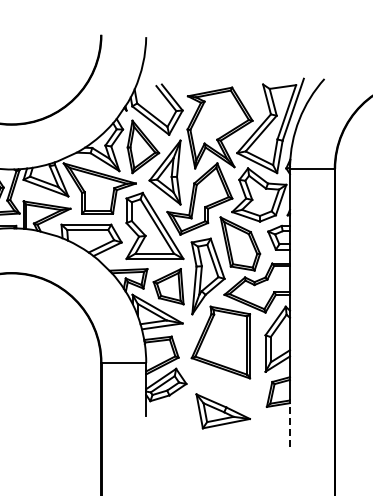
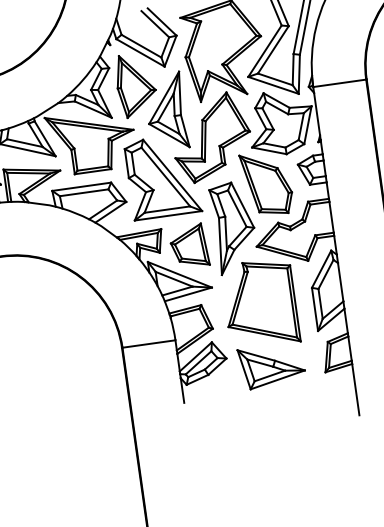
part: (222, 411) -> (271, 366), moved
line: (289, 424) -> (355, 389), dashed -> solid

